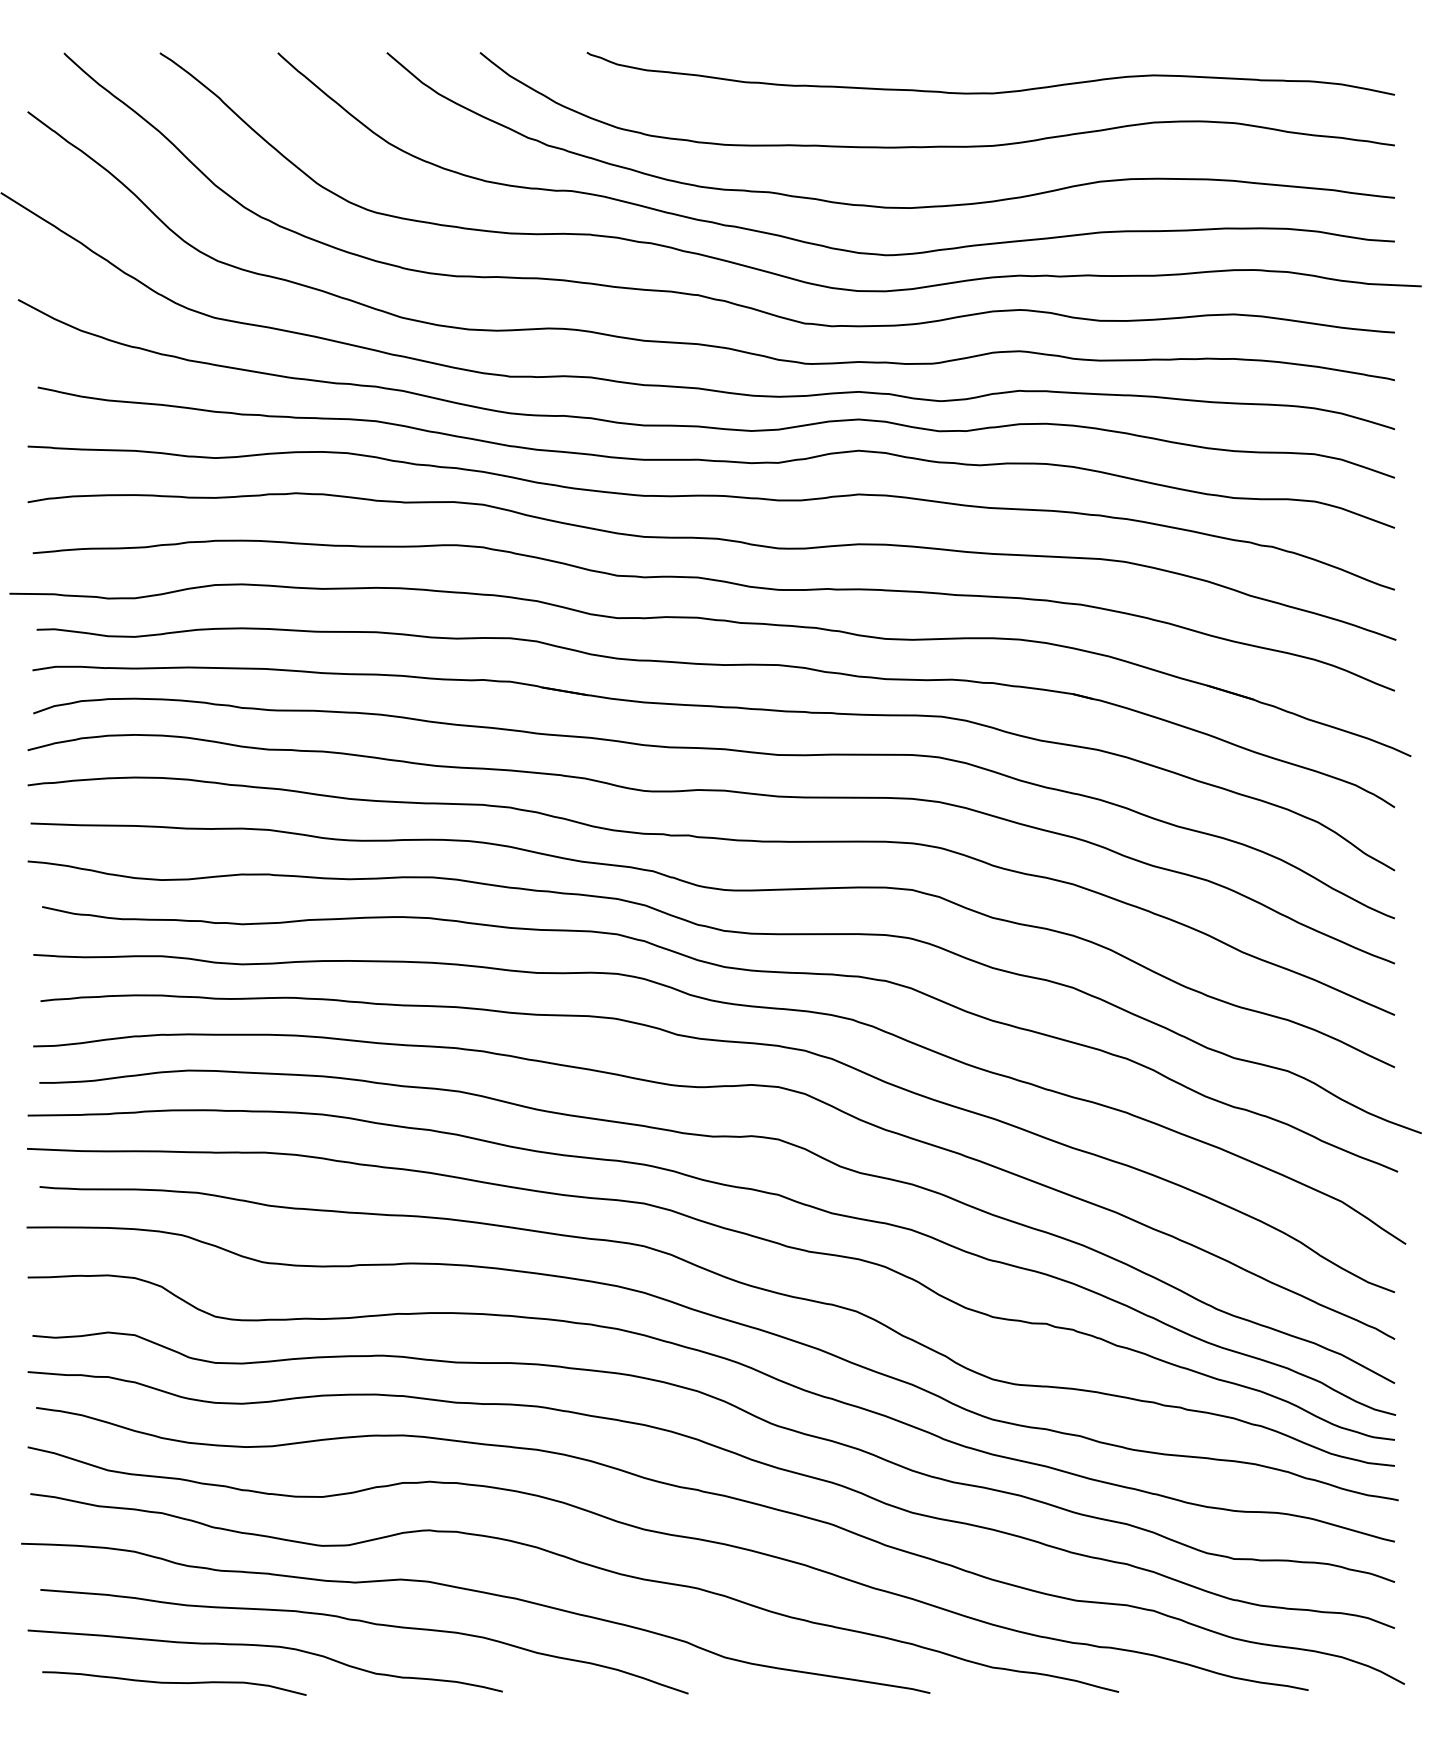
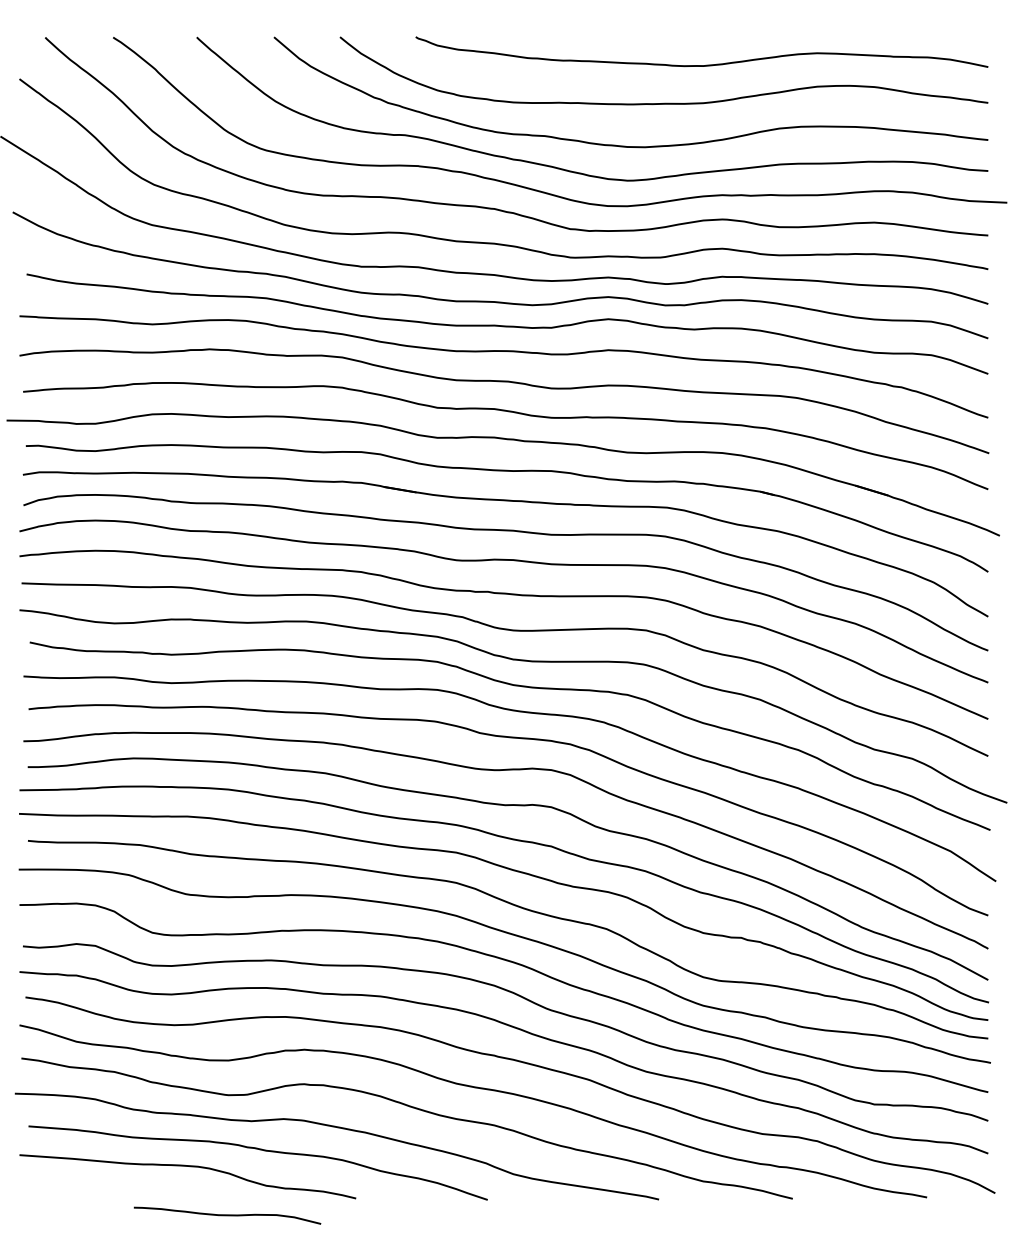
curve: (174, 1683) -> (227, 1215), moved

